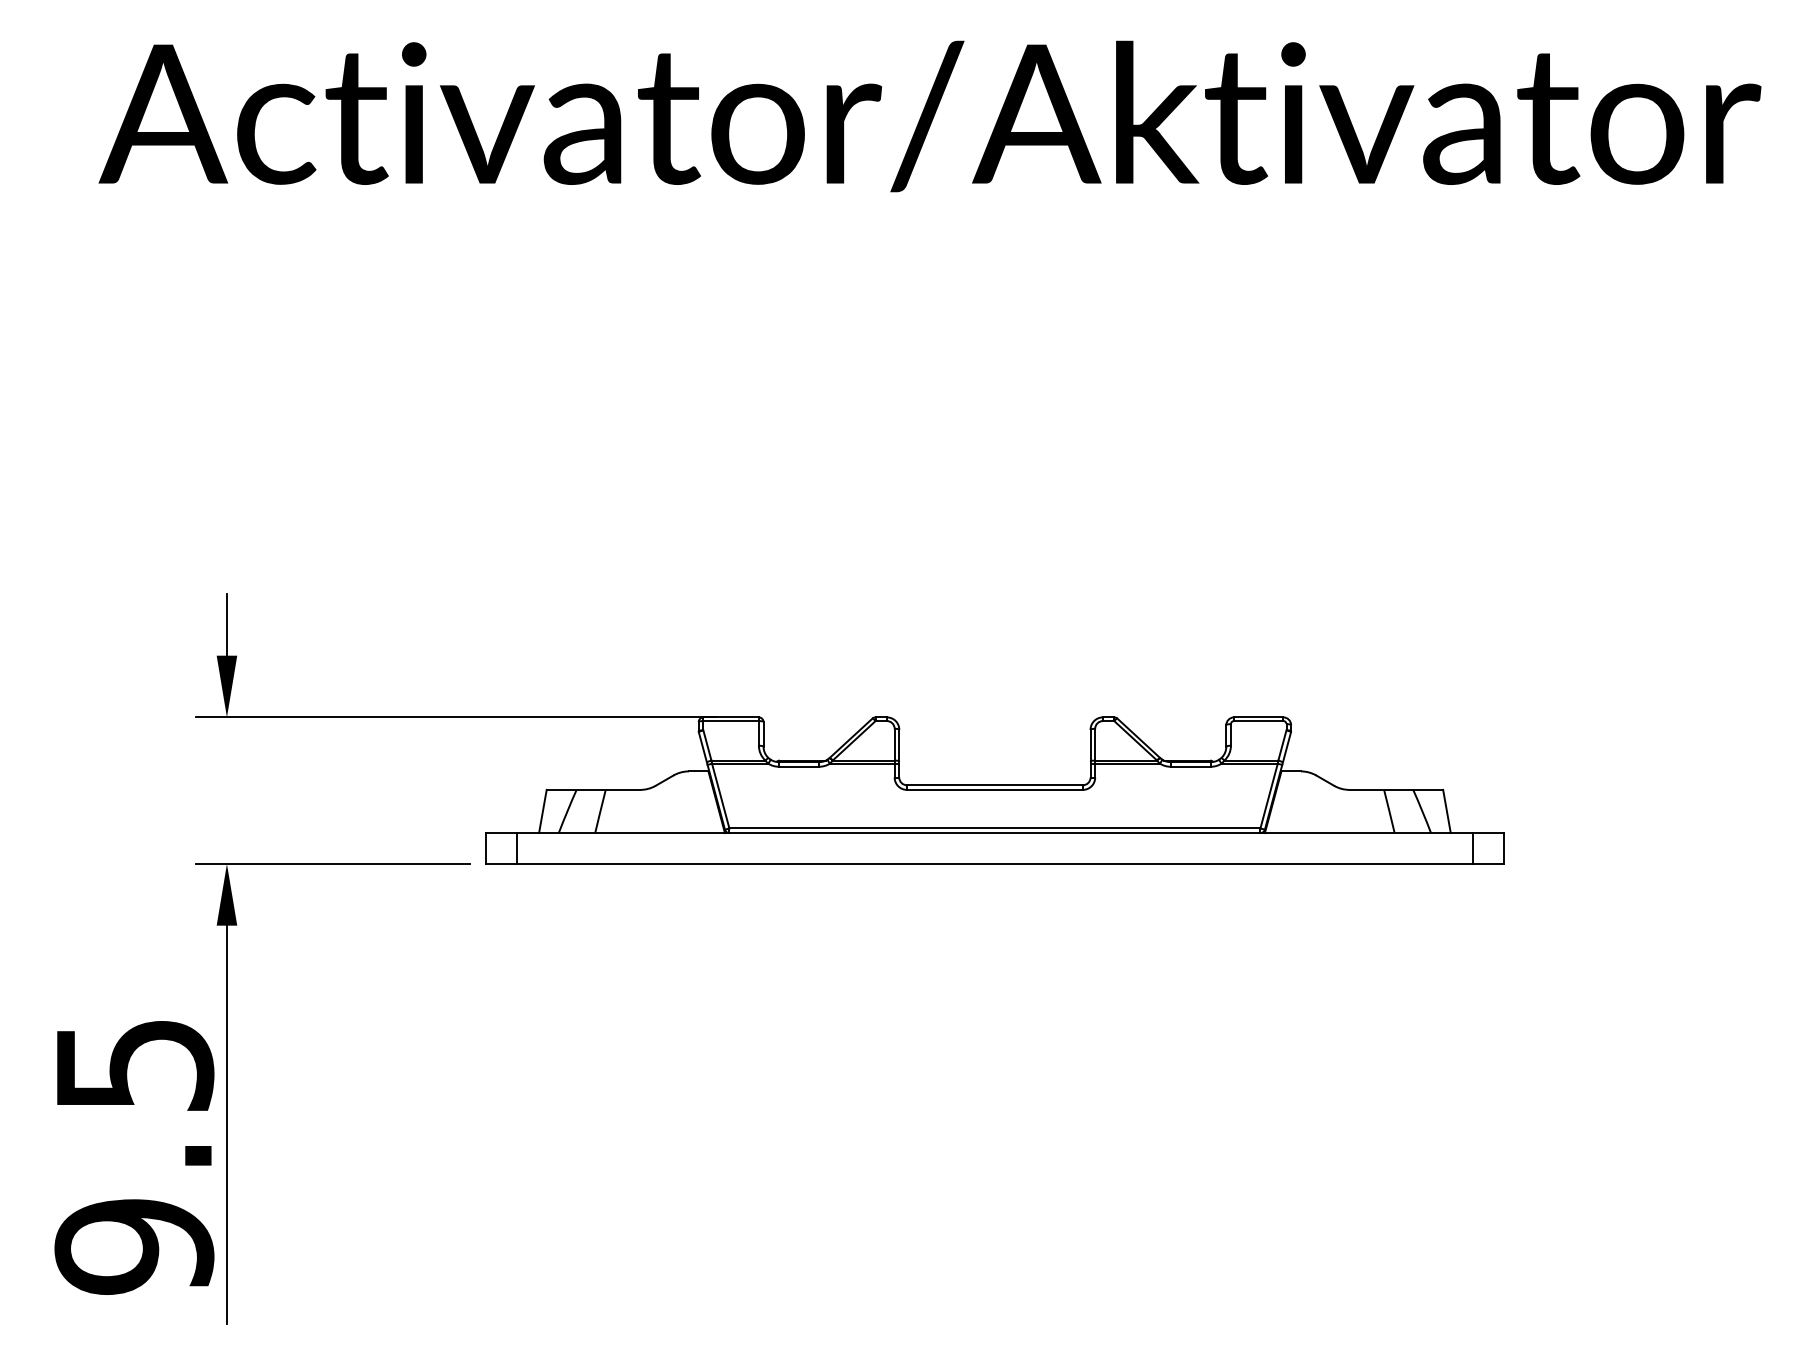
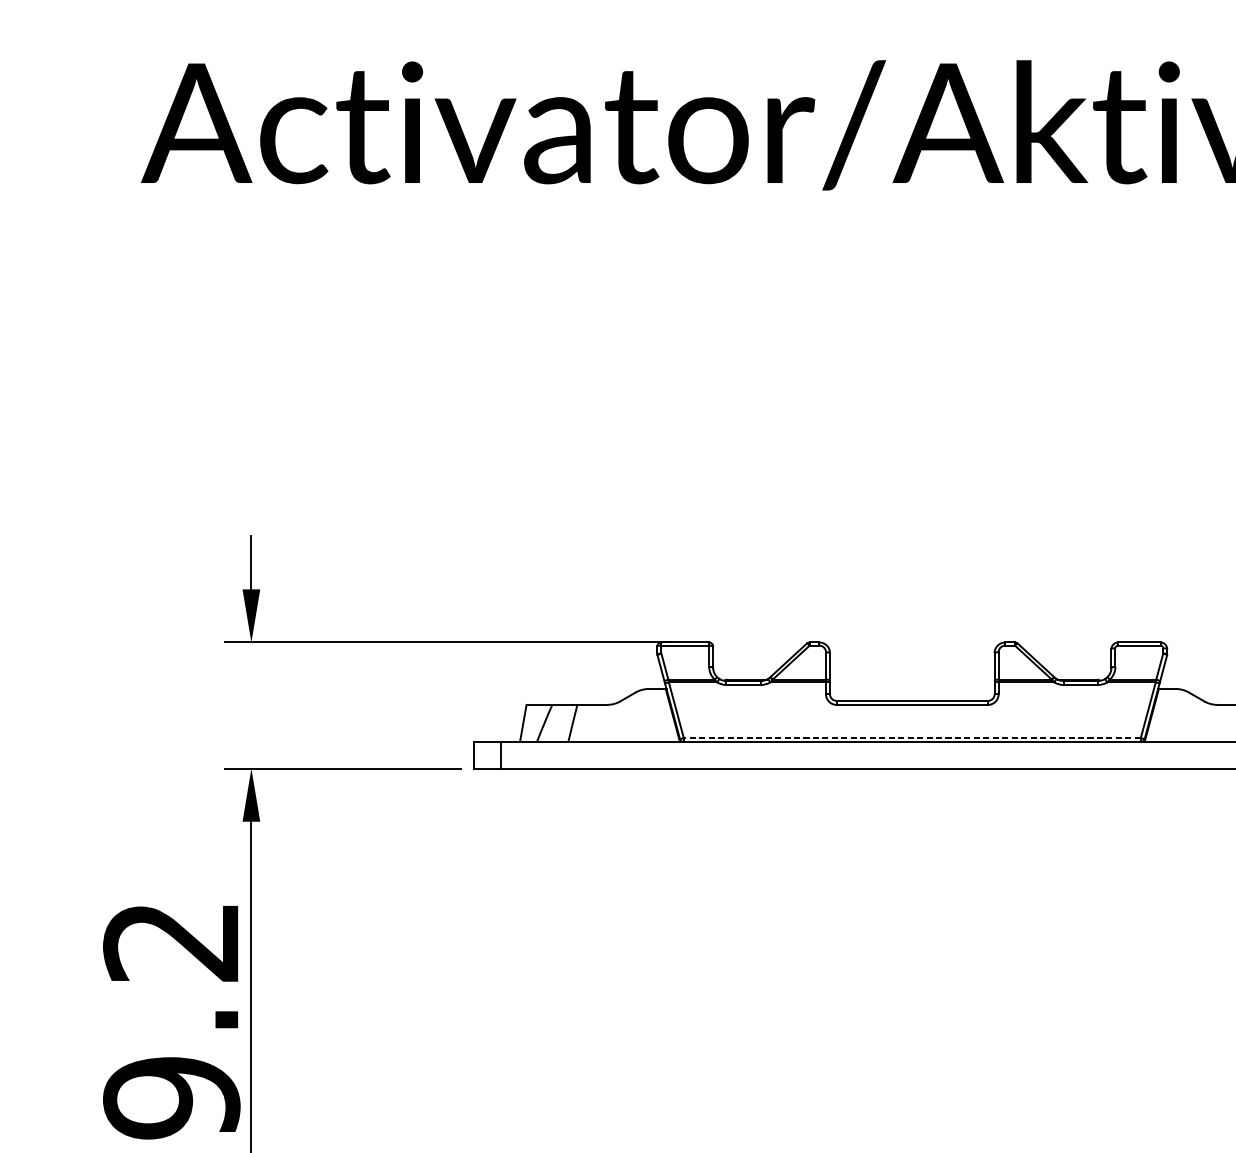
line: (994, 828) -> (911, 738), solid -> dashed
text: (134, 1066) -> (171, 942), 9.5 -> 9.2

